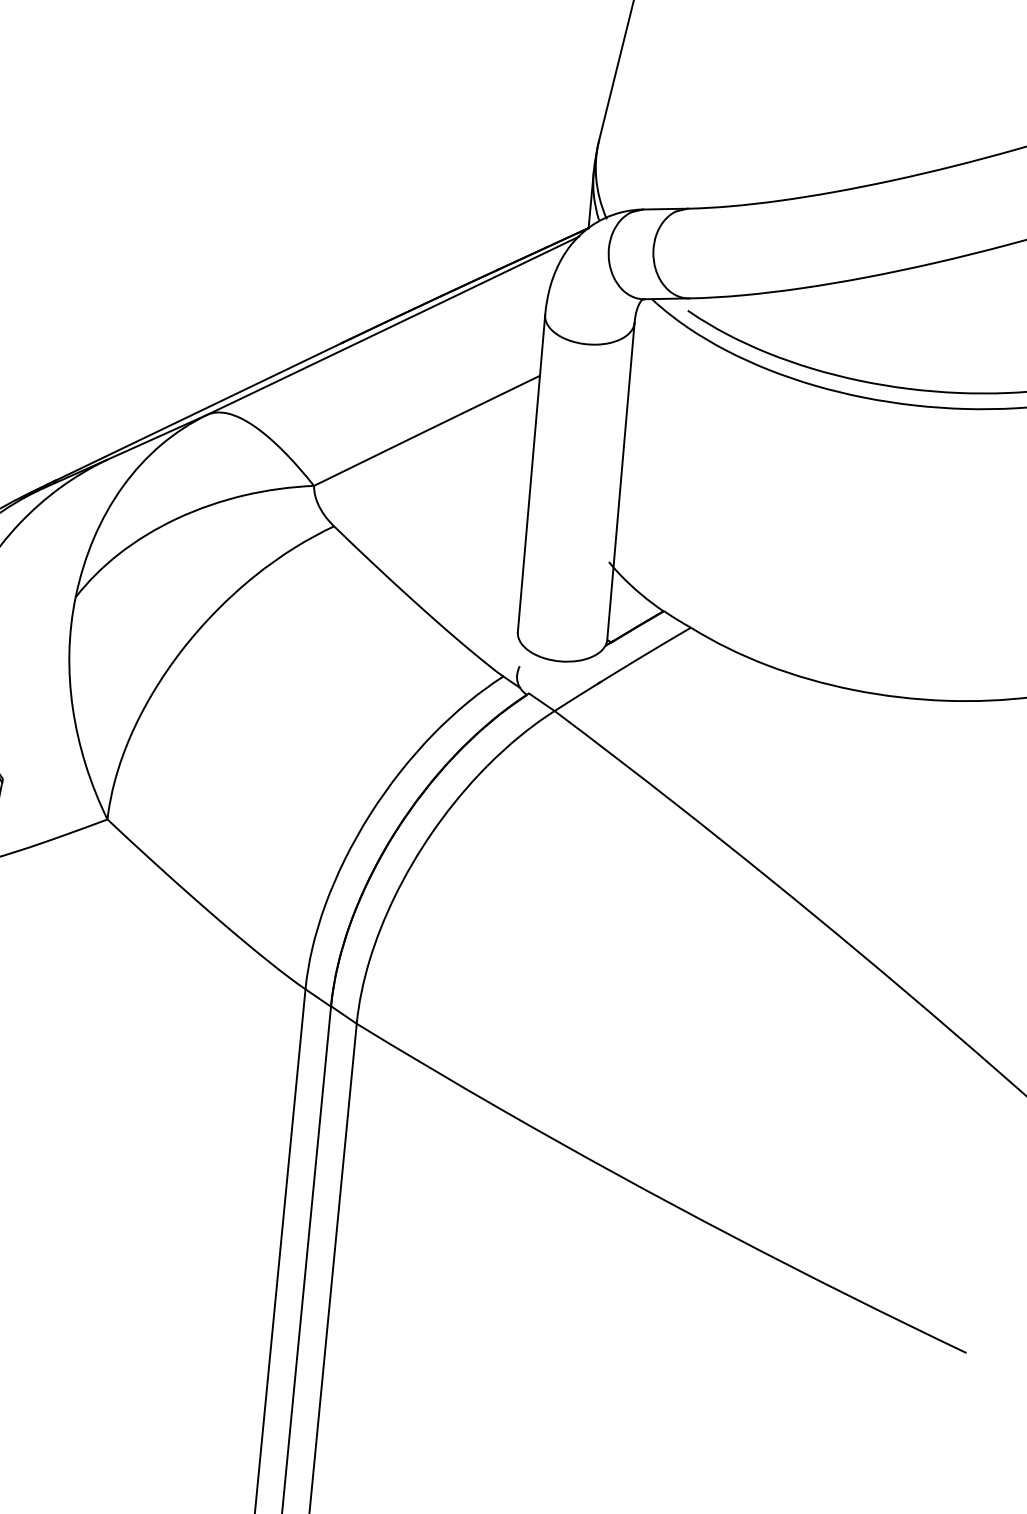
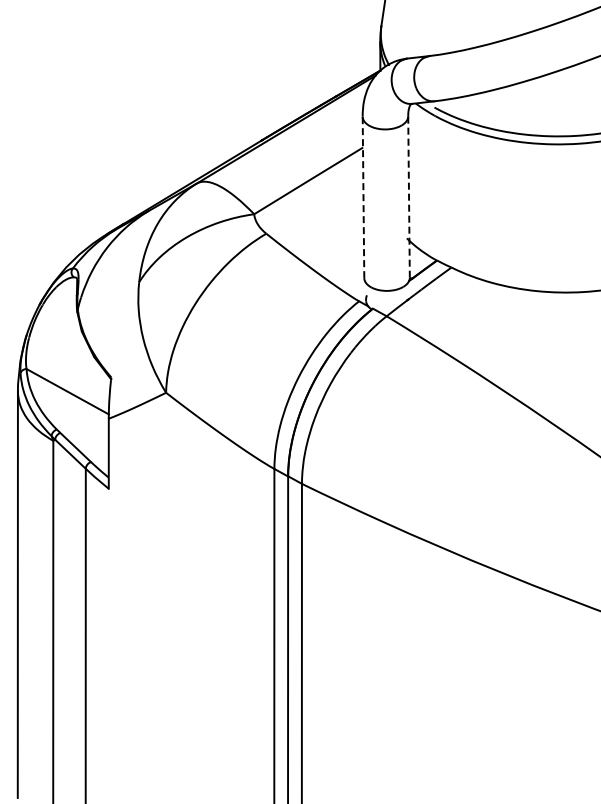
line: (531, 473) -> (363, 197), solid -> dashed
line: (621, 480) -> (409, 196), solid -> dashed

